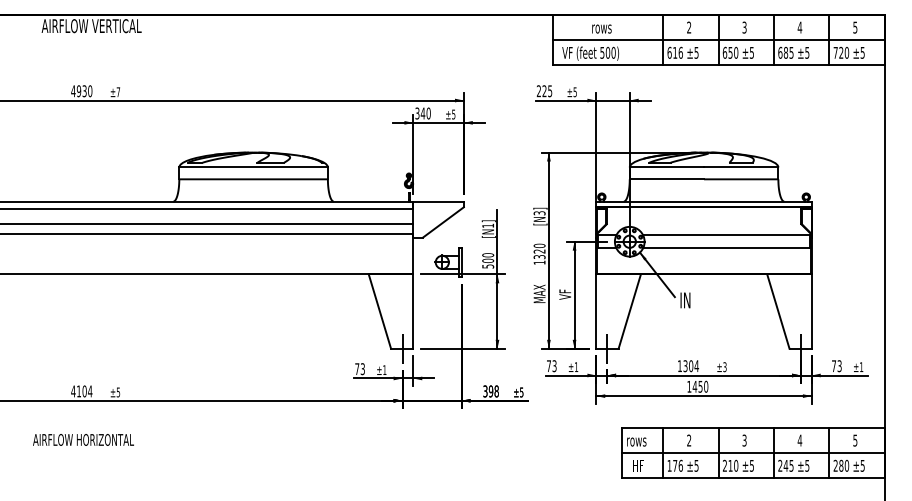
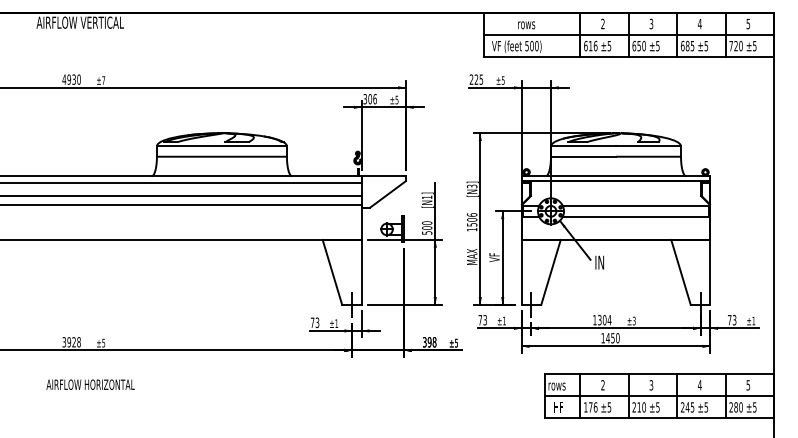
text: (425, 113) -> (372, 99), 340 -> 306
text: (539, 250) -> (472, 219), 1320 -> 1506
text: (81, 391) -> (71, 342), 4104 -> 3928
text: (83, 439) -> (90, 384), moved

